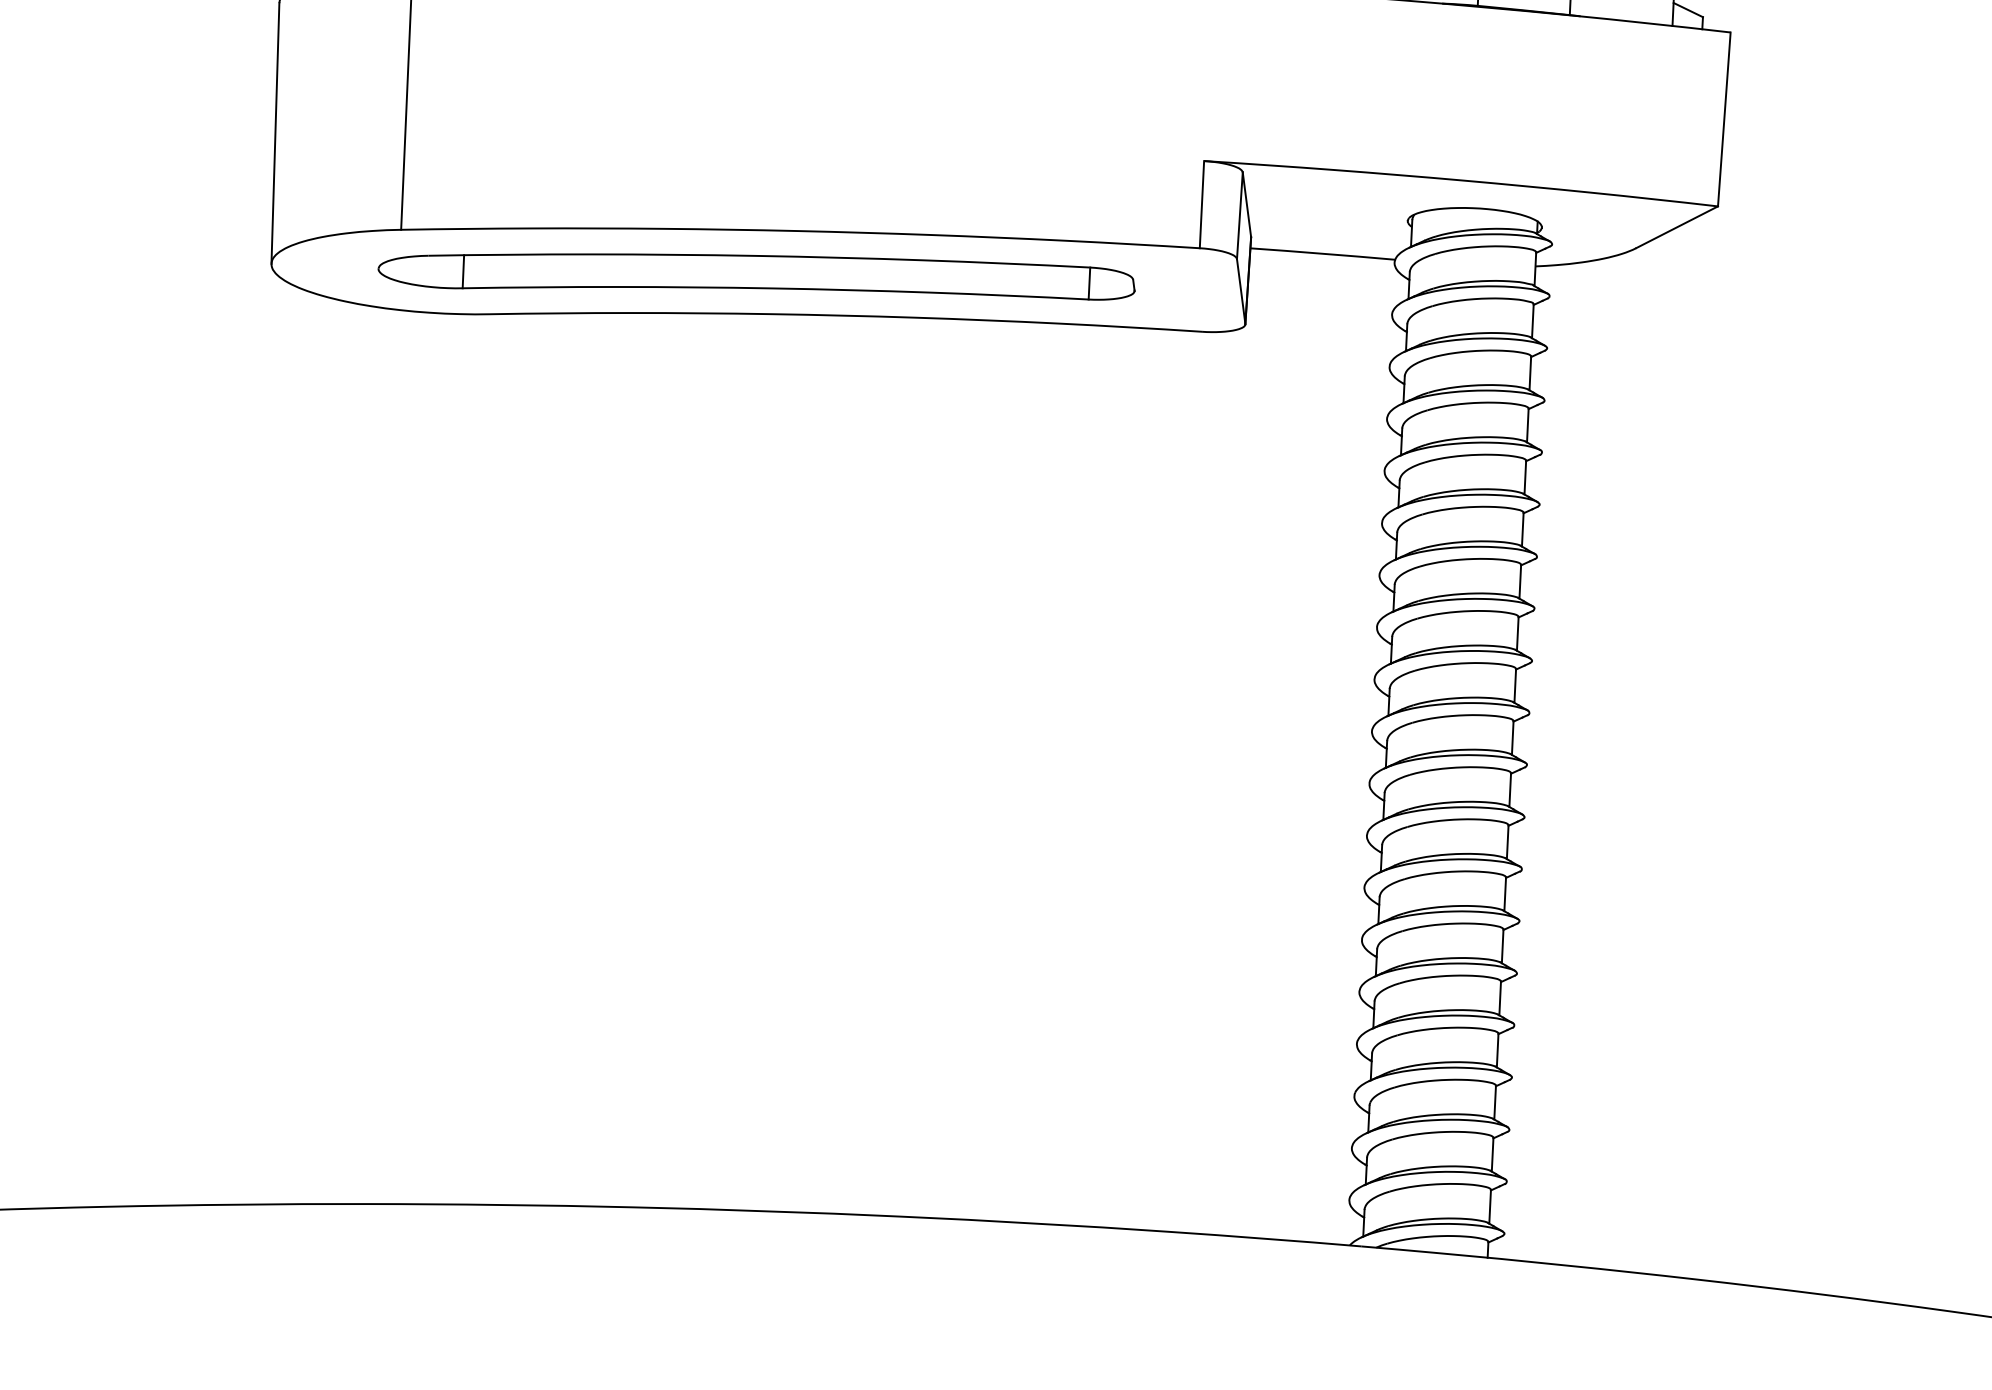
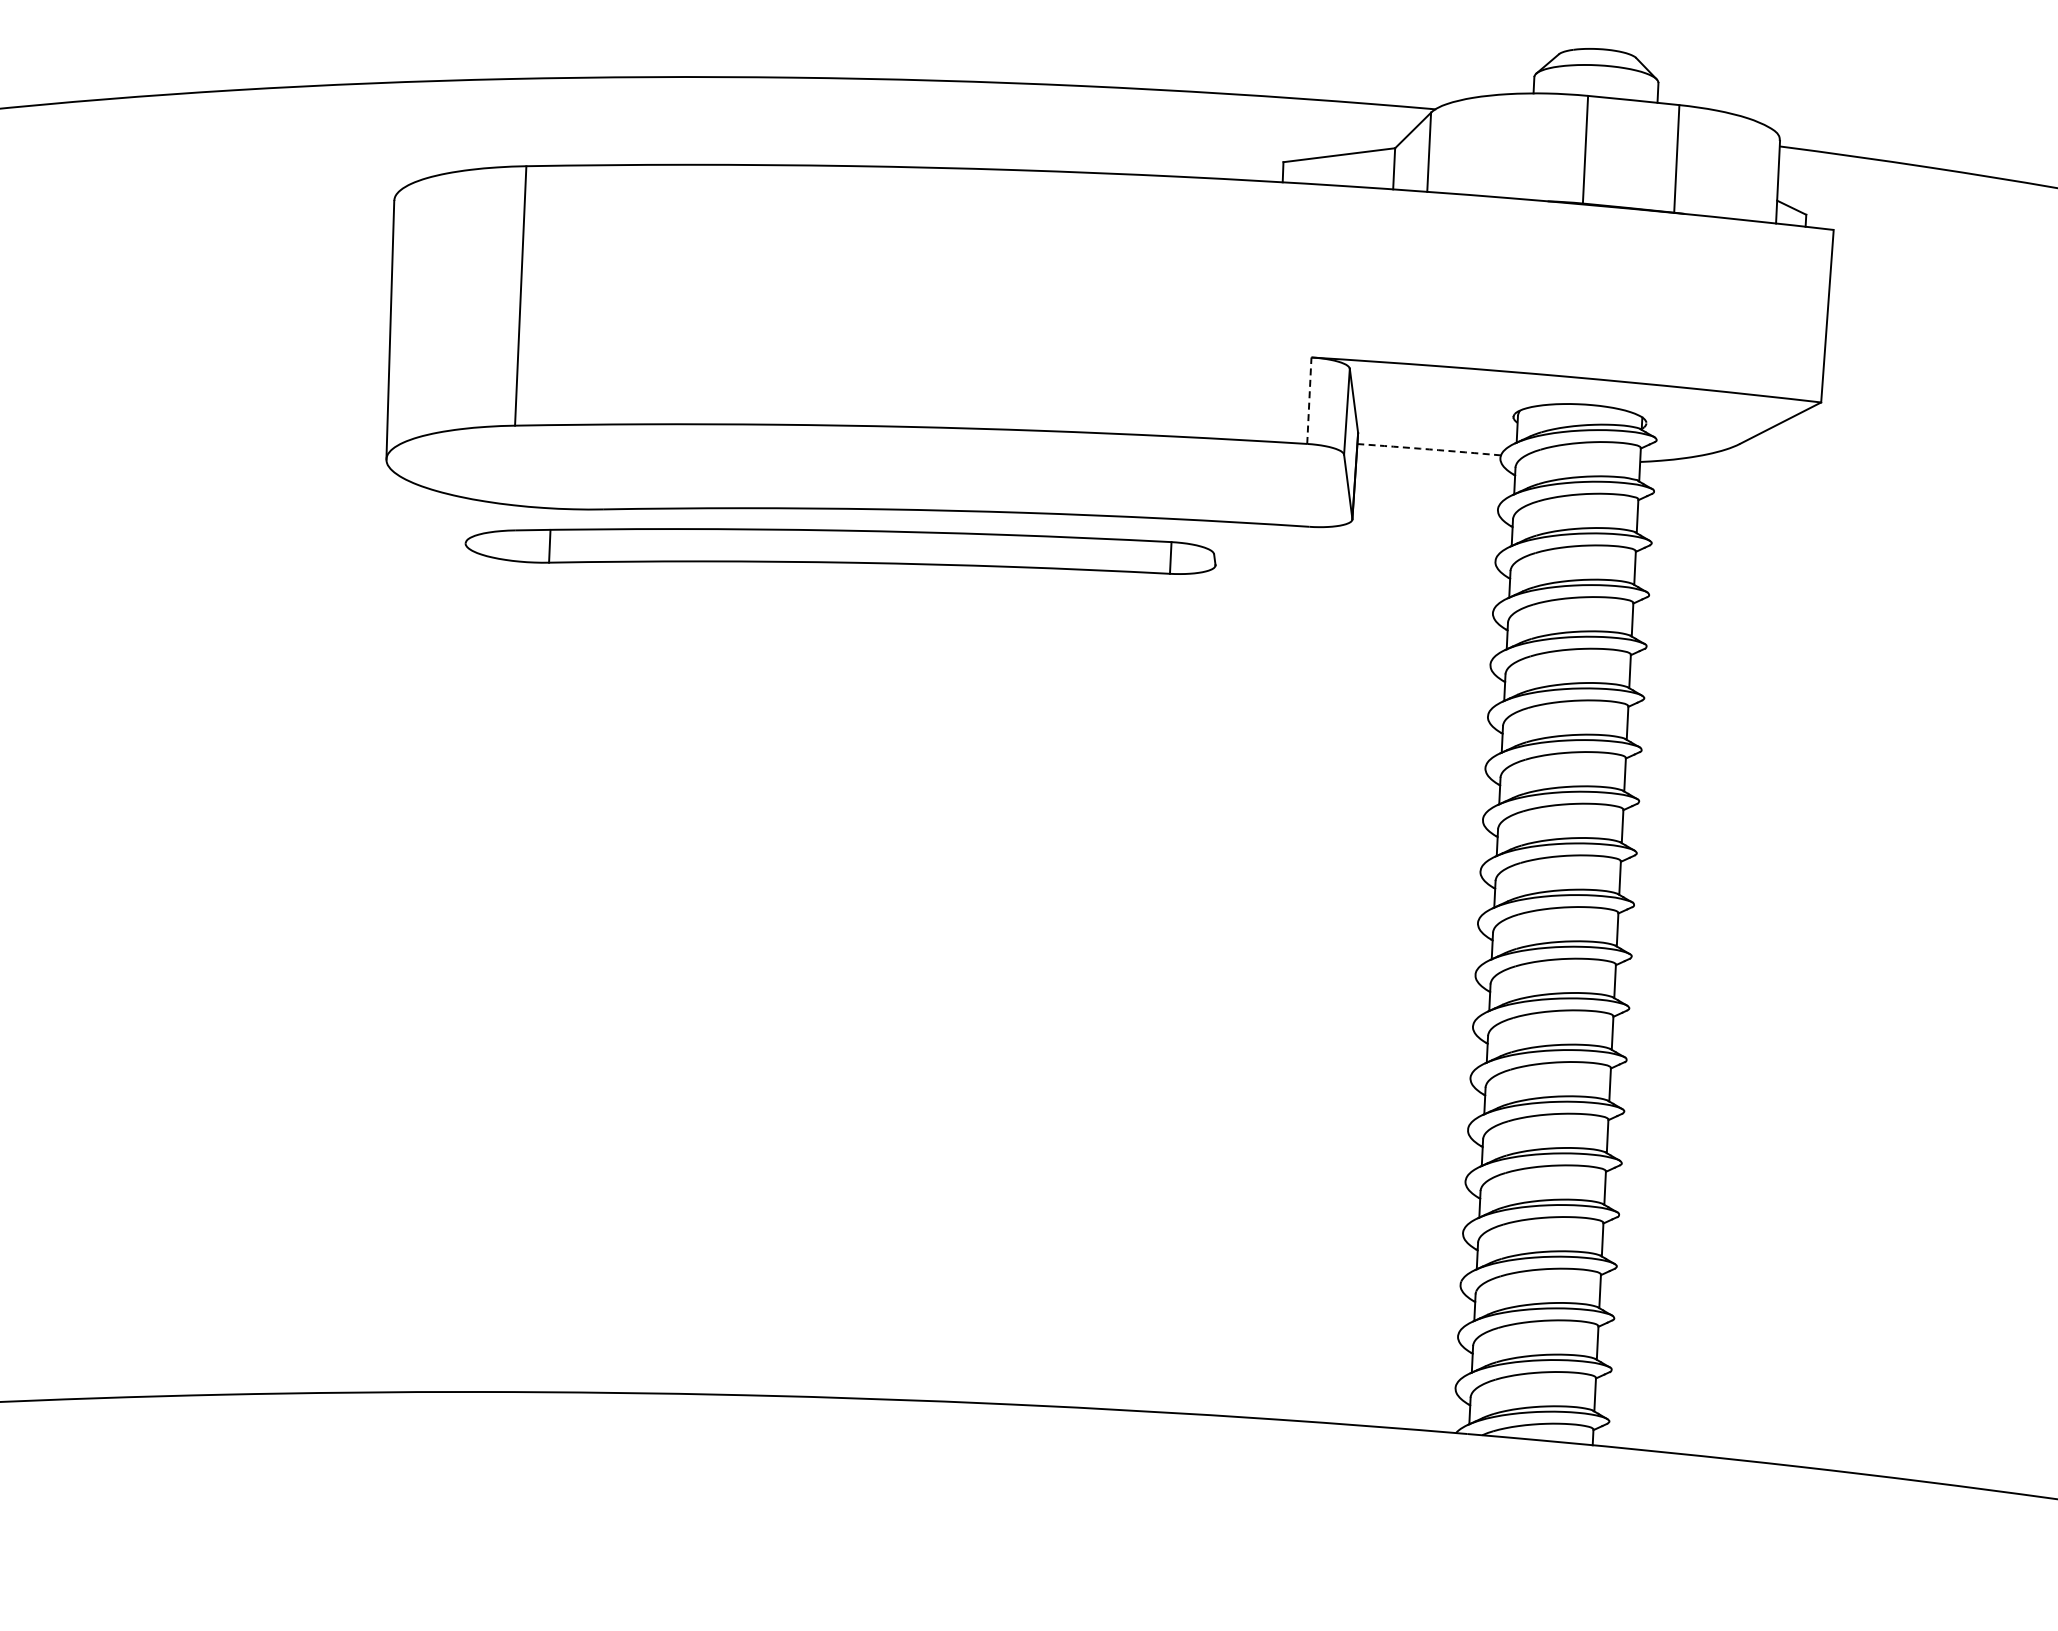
line: (1202, 204) -> (1309, 400), solid -> dashed
arc: (1323, 253) -> (1429, 449), solid -> dashed
part: (756, 277) -> (840, 551), moved

